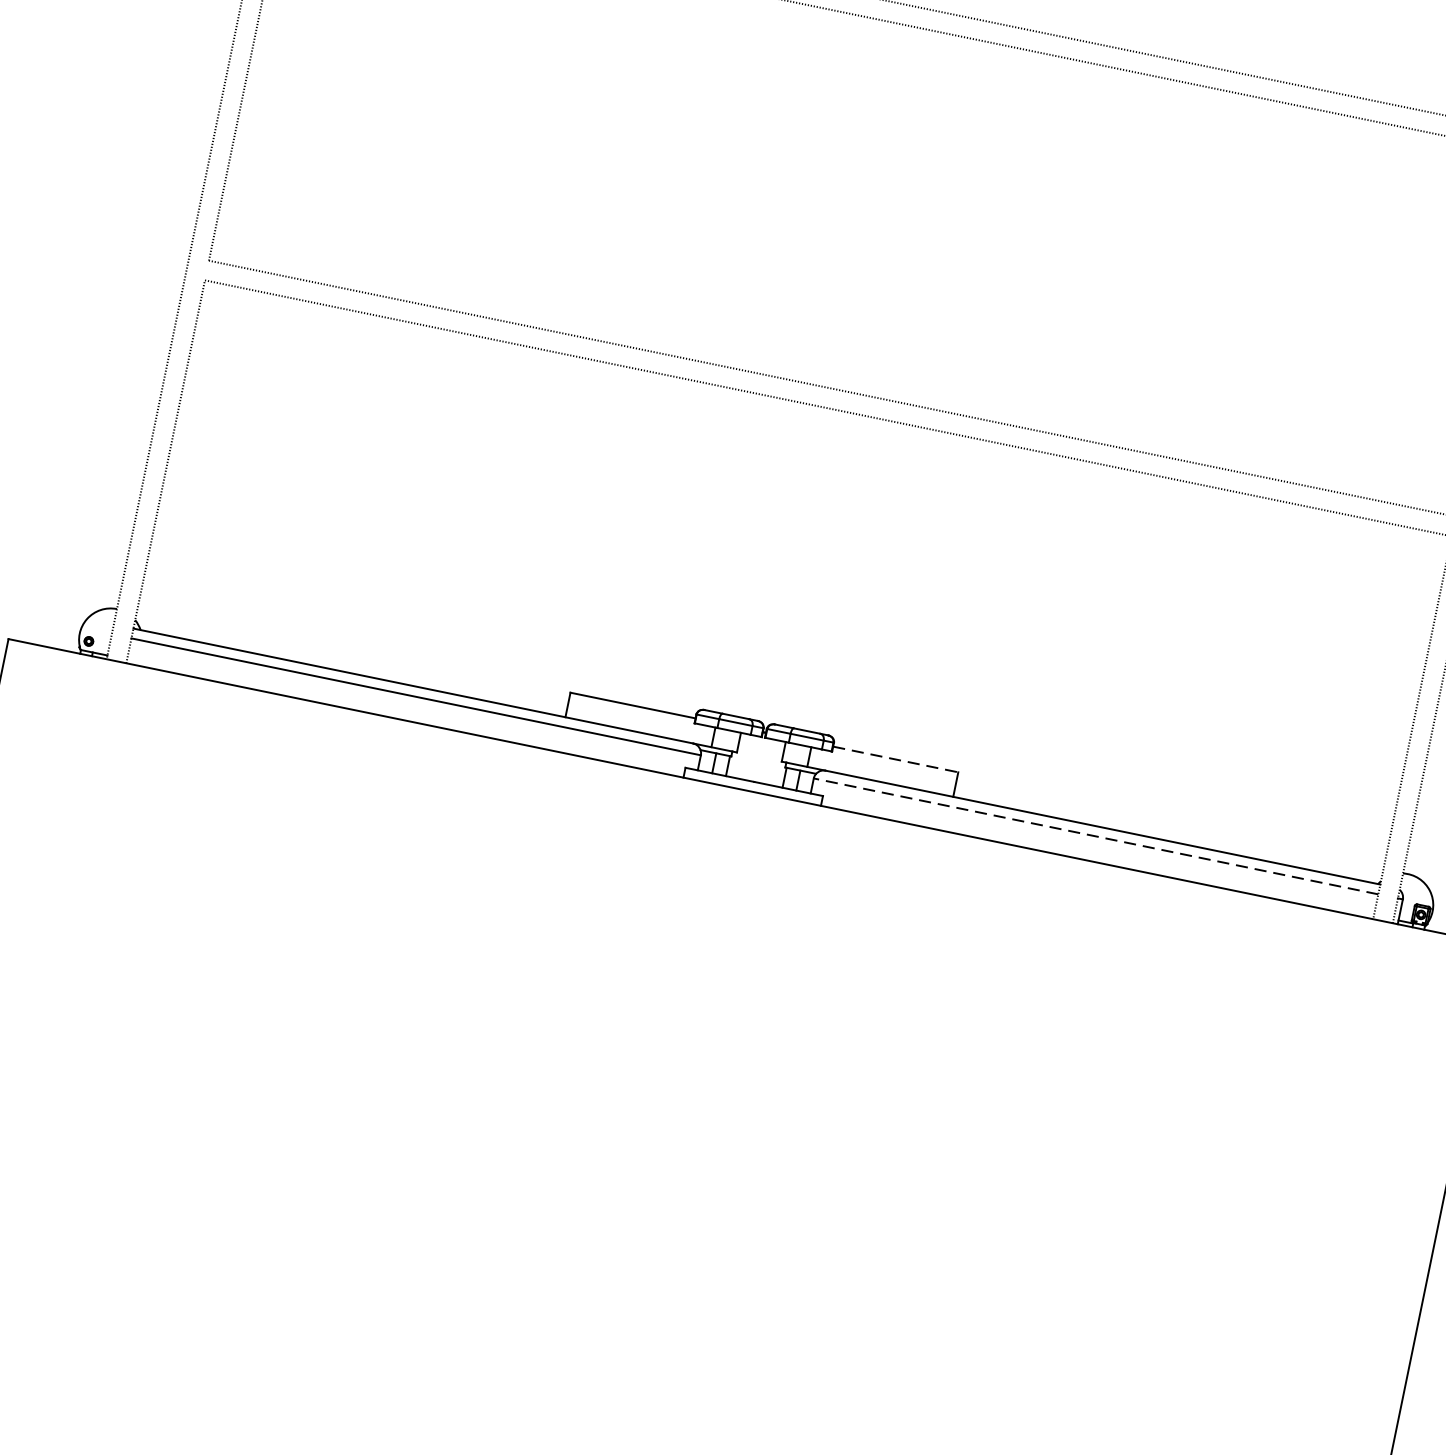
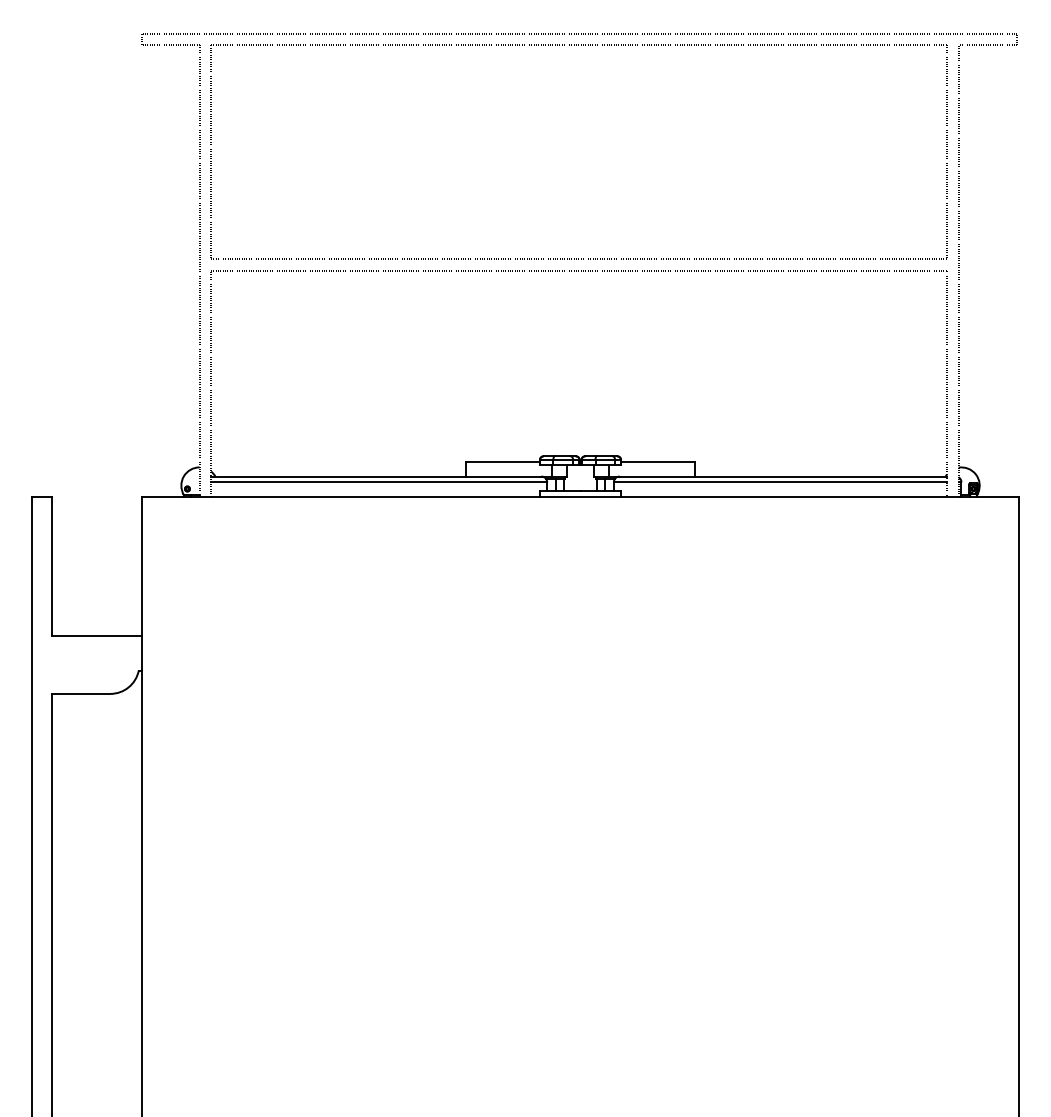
line: (896, 760) -> (658, 462), dashed -> solid
line: (1096, 836) -> (780, 482), dashed -> solid

